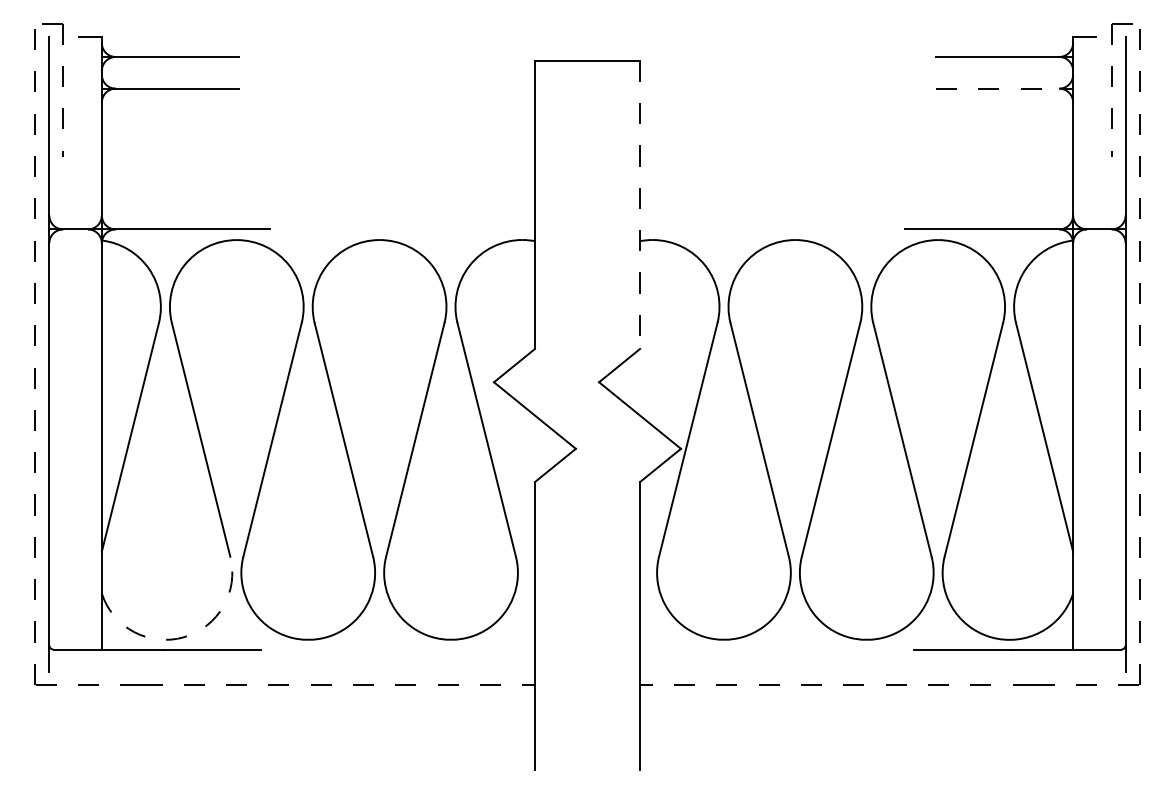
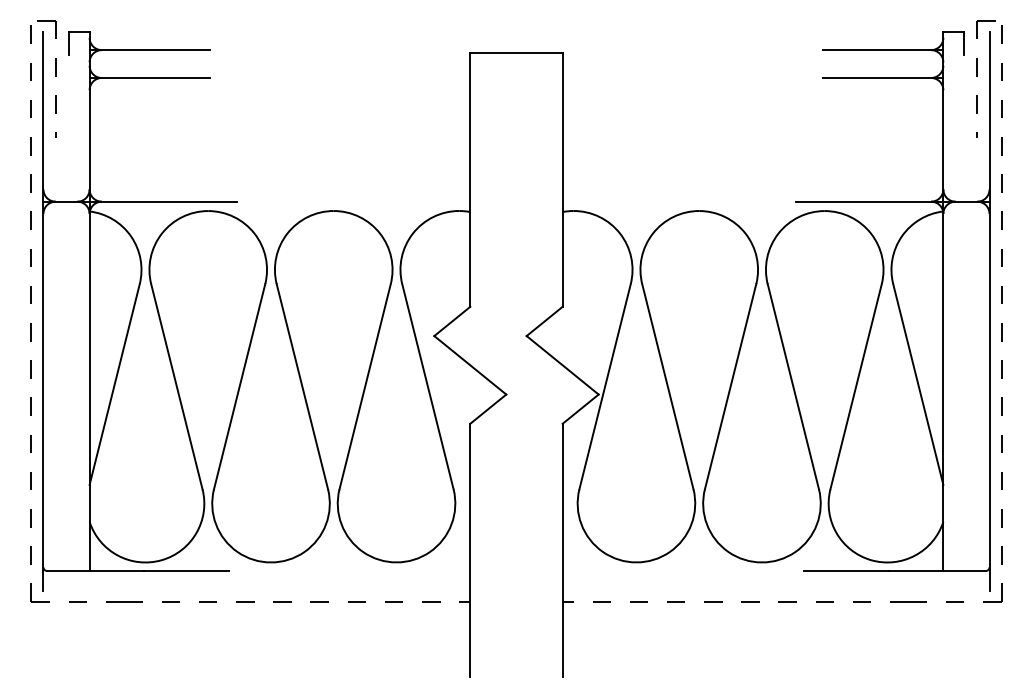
line: (78, 49) -> (69, 43), added
line: (1096, 49) -> (963, 43), added
line: (1004, 88) -> (883, 77), dashed -> solid
line: (640, 205) -> (563, 180), dashed -> solid
arc: (183, 637) -> (161, 560), dashed -> solid

